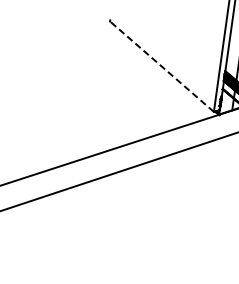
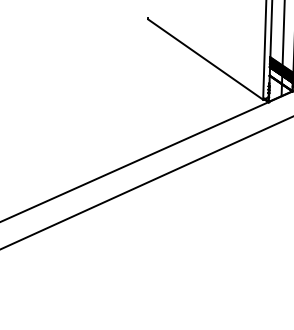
line: (161, 66) -> (205, 59), dashed -> solid

